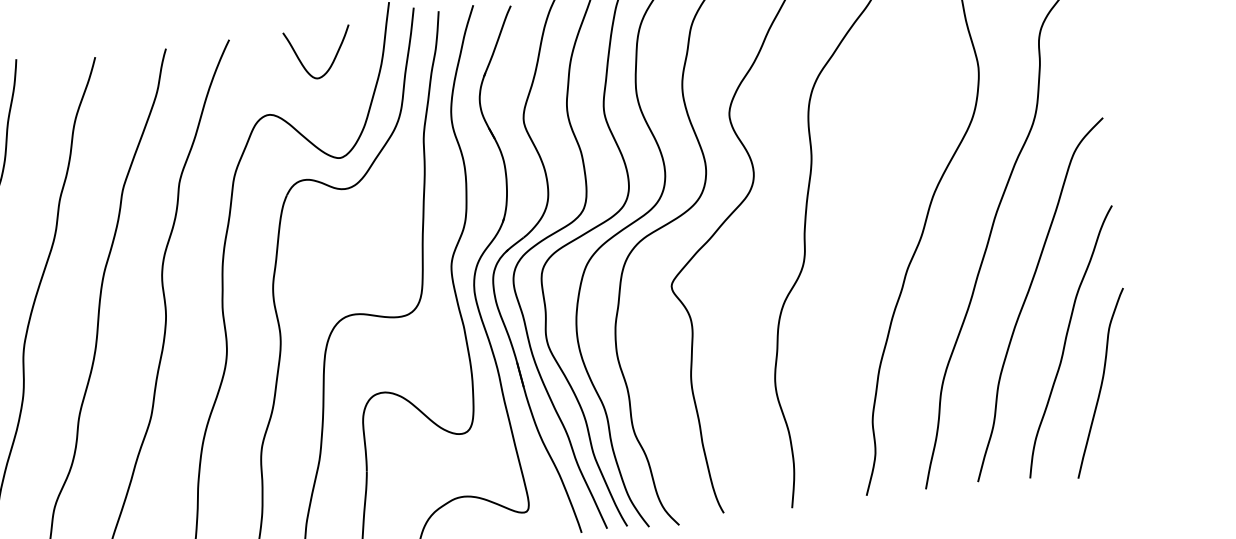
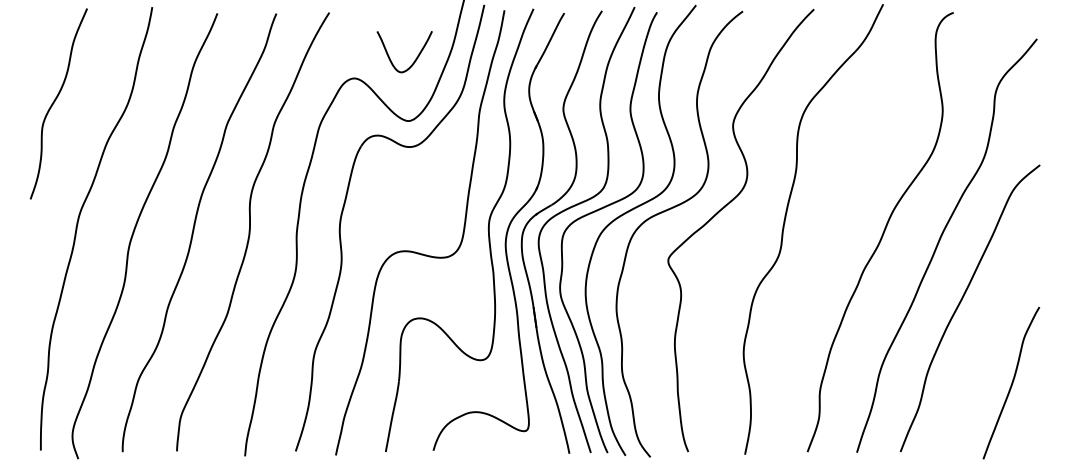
curve: (332, 59) -> (415, 58), moved
curve: (1066, 341) -> (987, 345), removed

